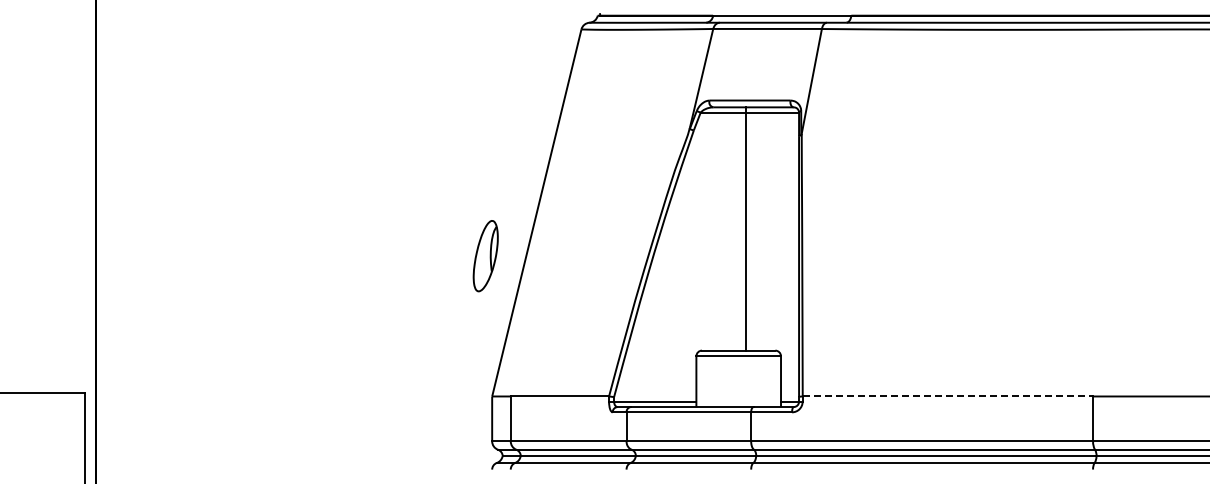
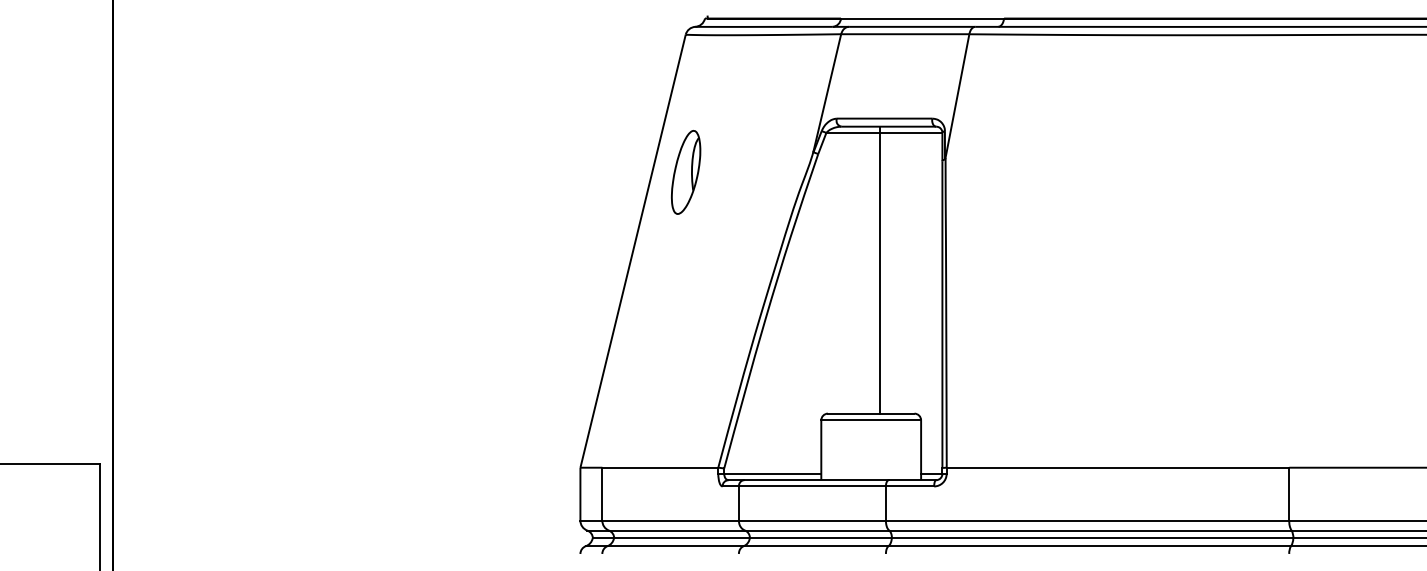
part: (485, 256) -> (685, 172), moved
line: (948, 396) -> (1118, 467), dashed -> solid

